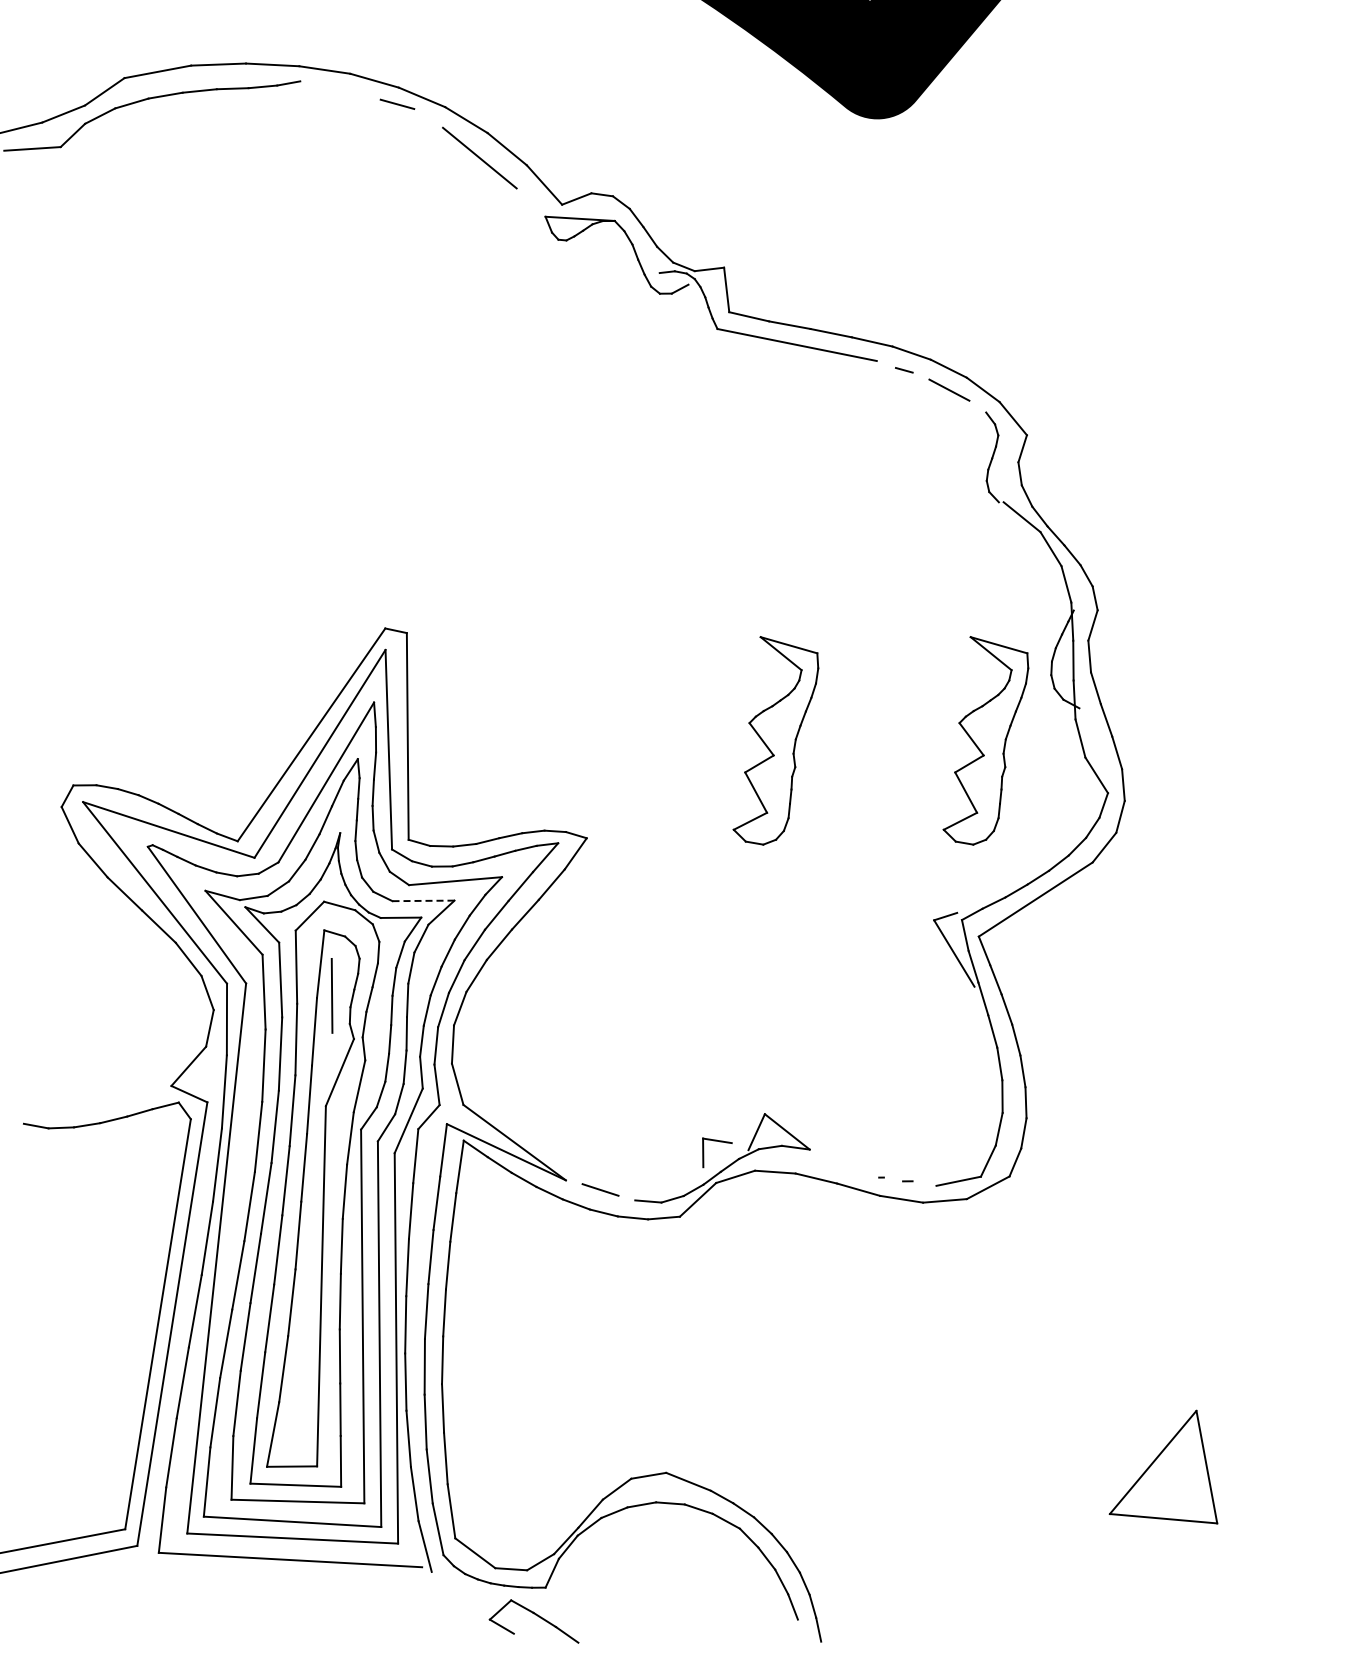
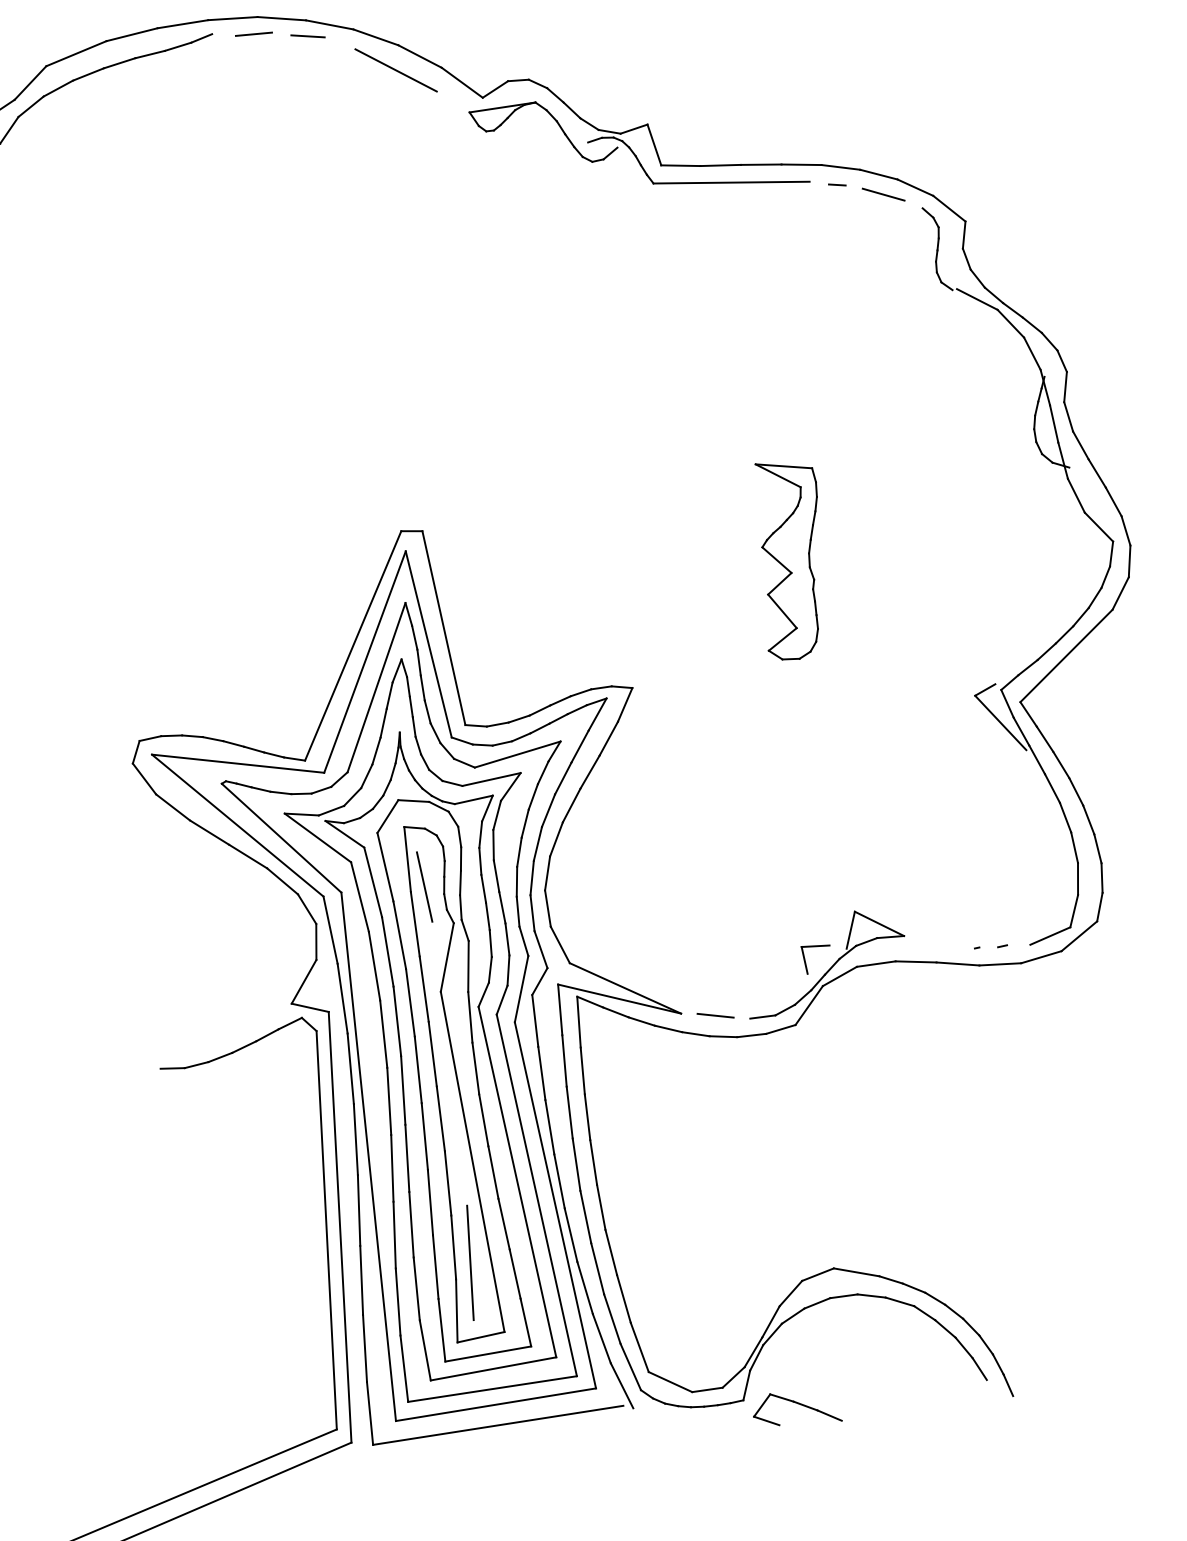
line: (342, 90) -> (253, 34), added
part: (985, 740) -> (987, 516), removed
line: (424, 900) -> (492, 778), dashed -> solid
line: (297, 1388) -> (470, 1262), added
part: (535, 1615) -> (796, 1403), moved

